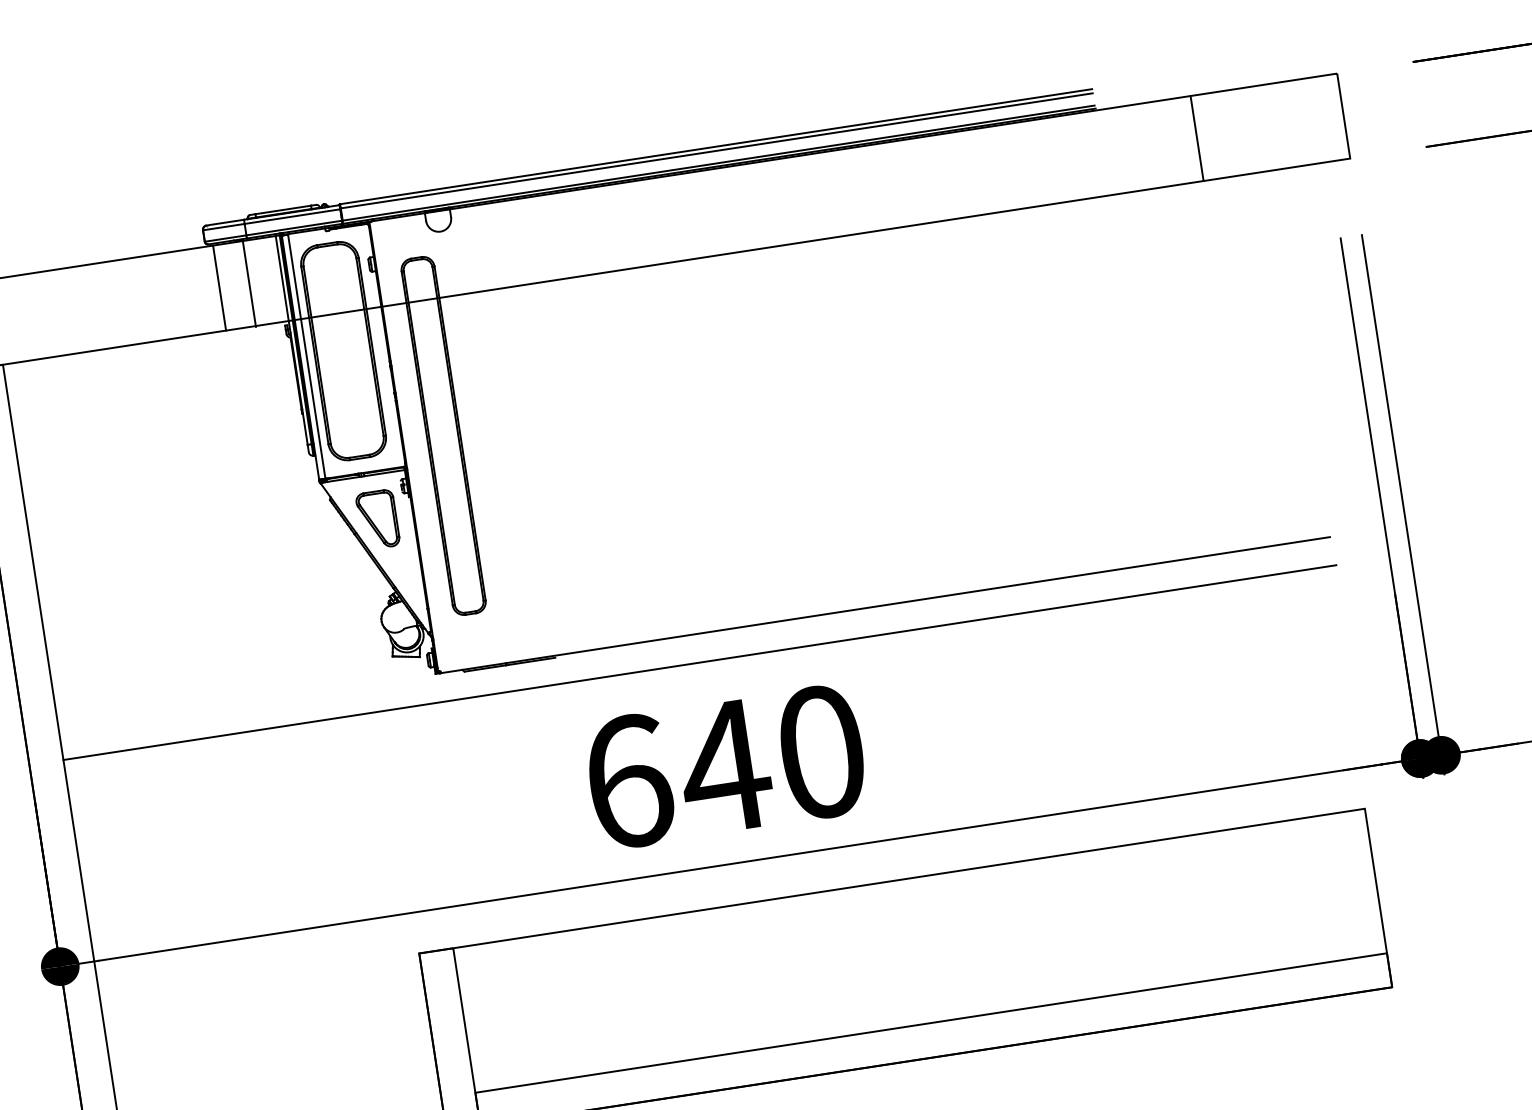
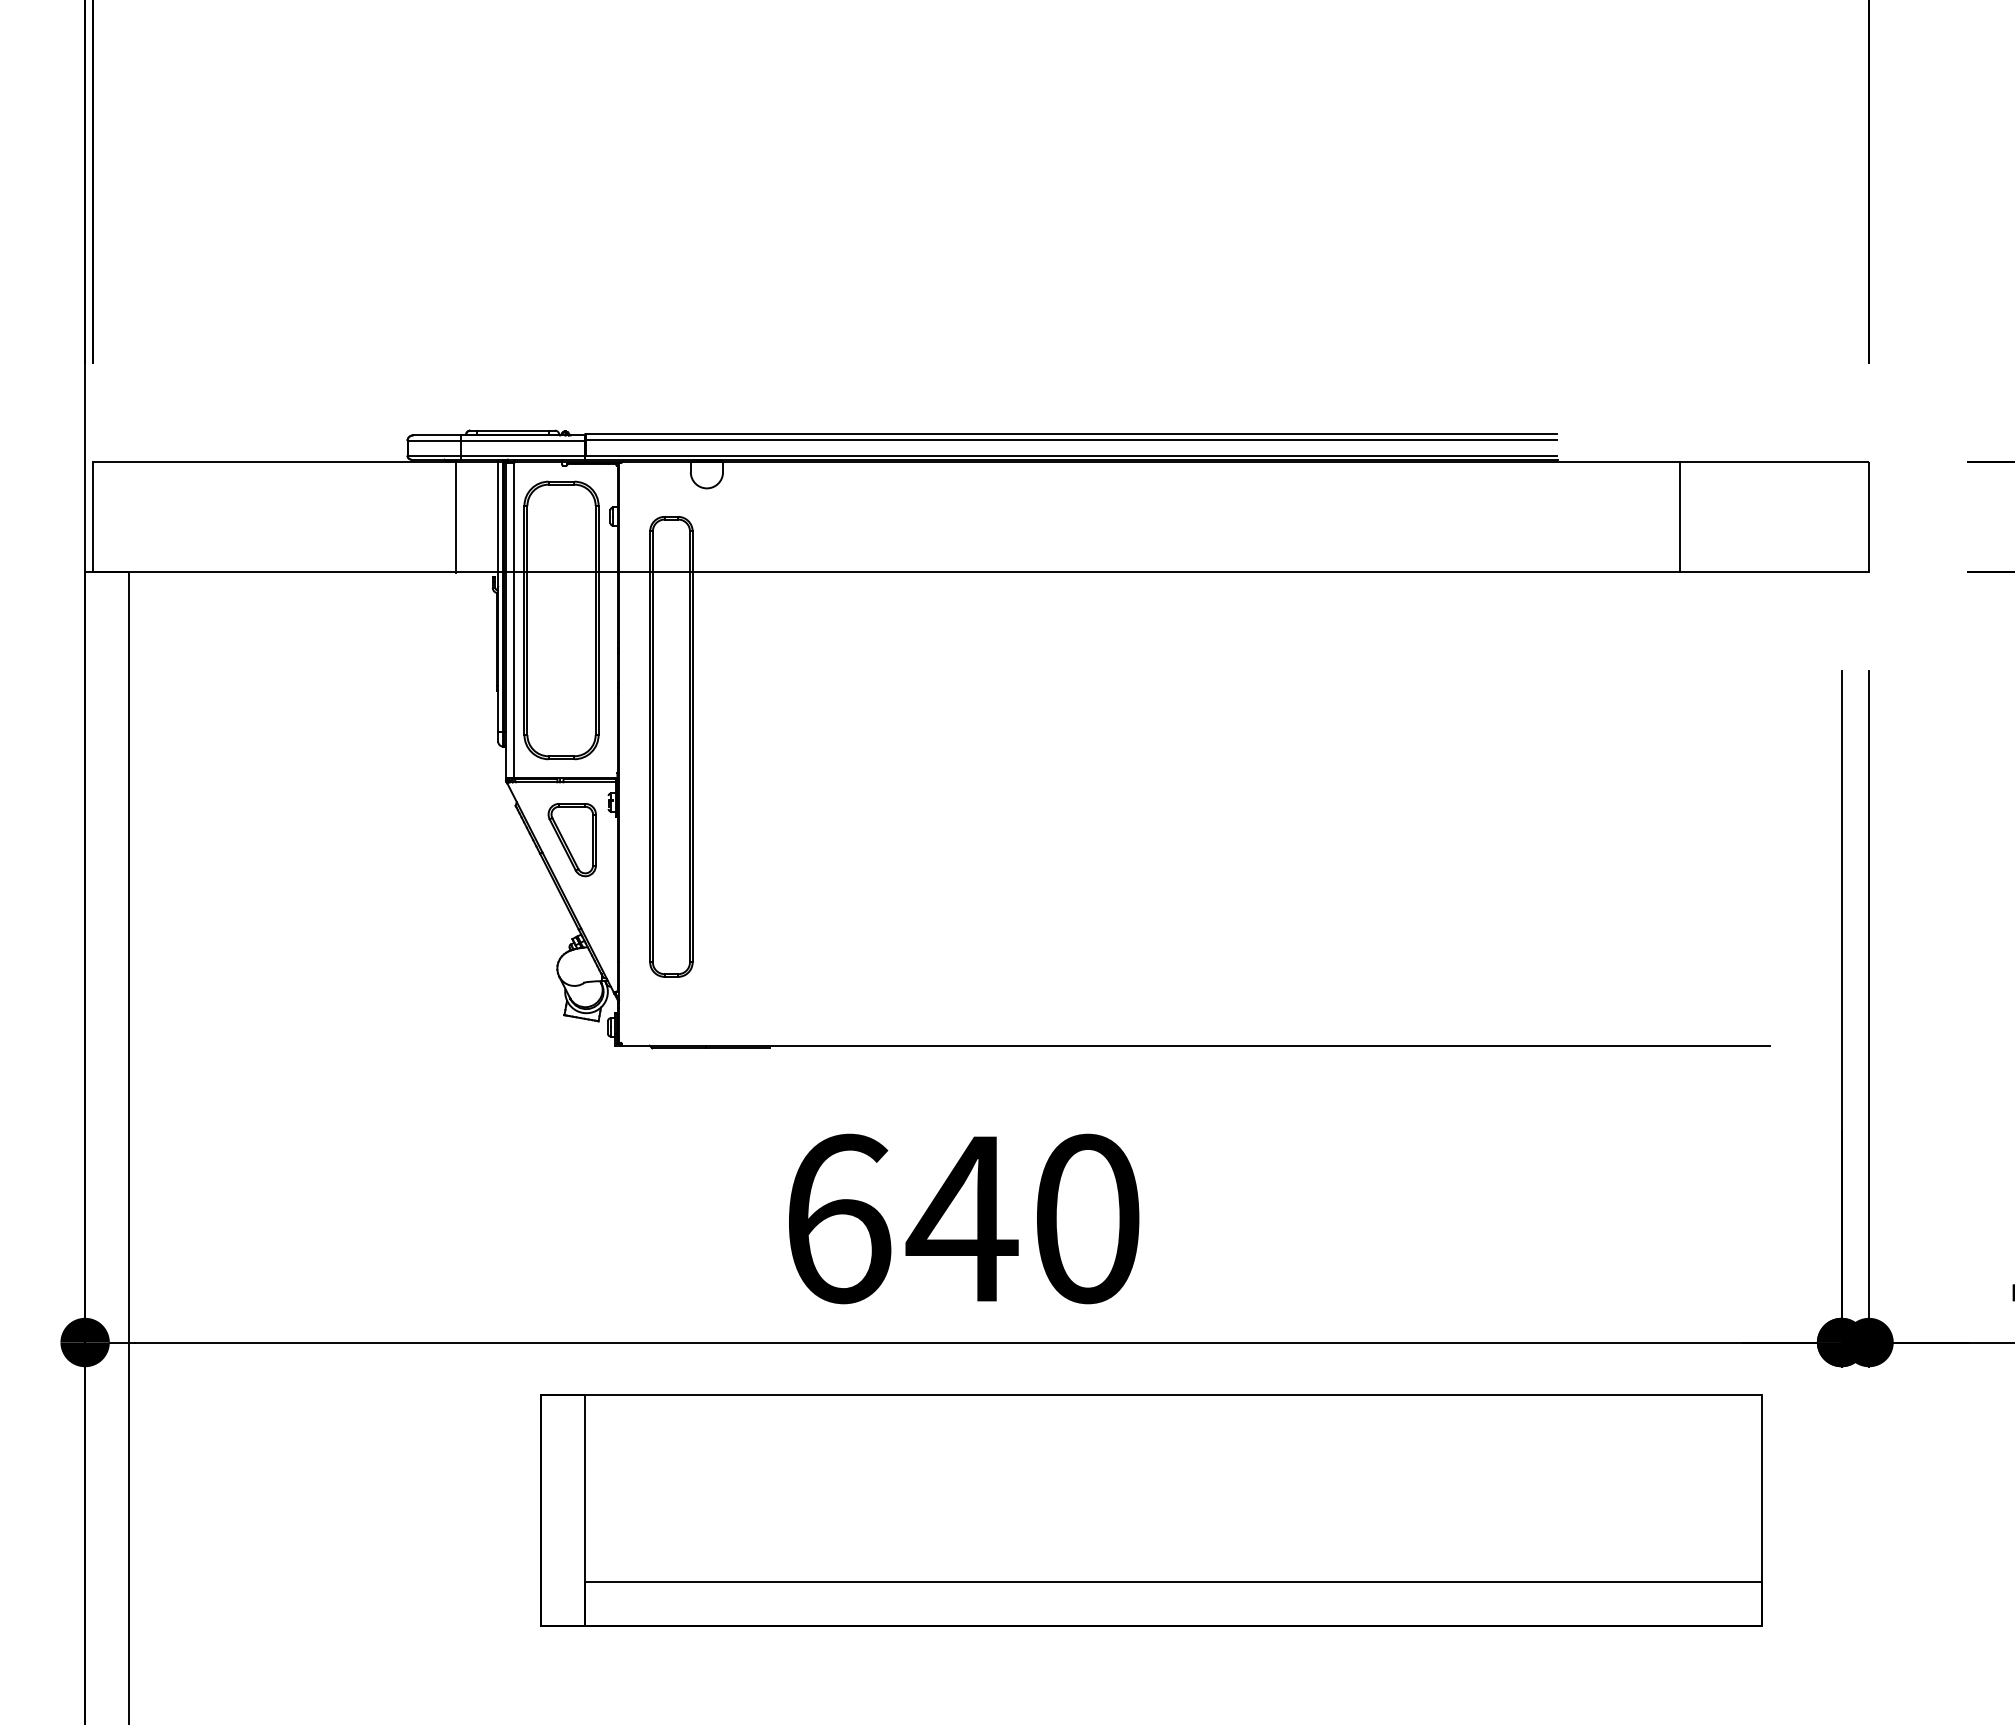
line: (219, 287) -> (417, 516), removed
line: (699, 662) -> (950, 1082), removed

